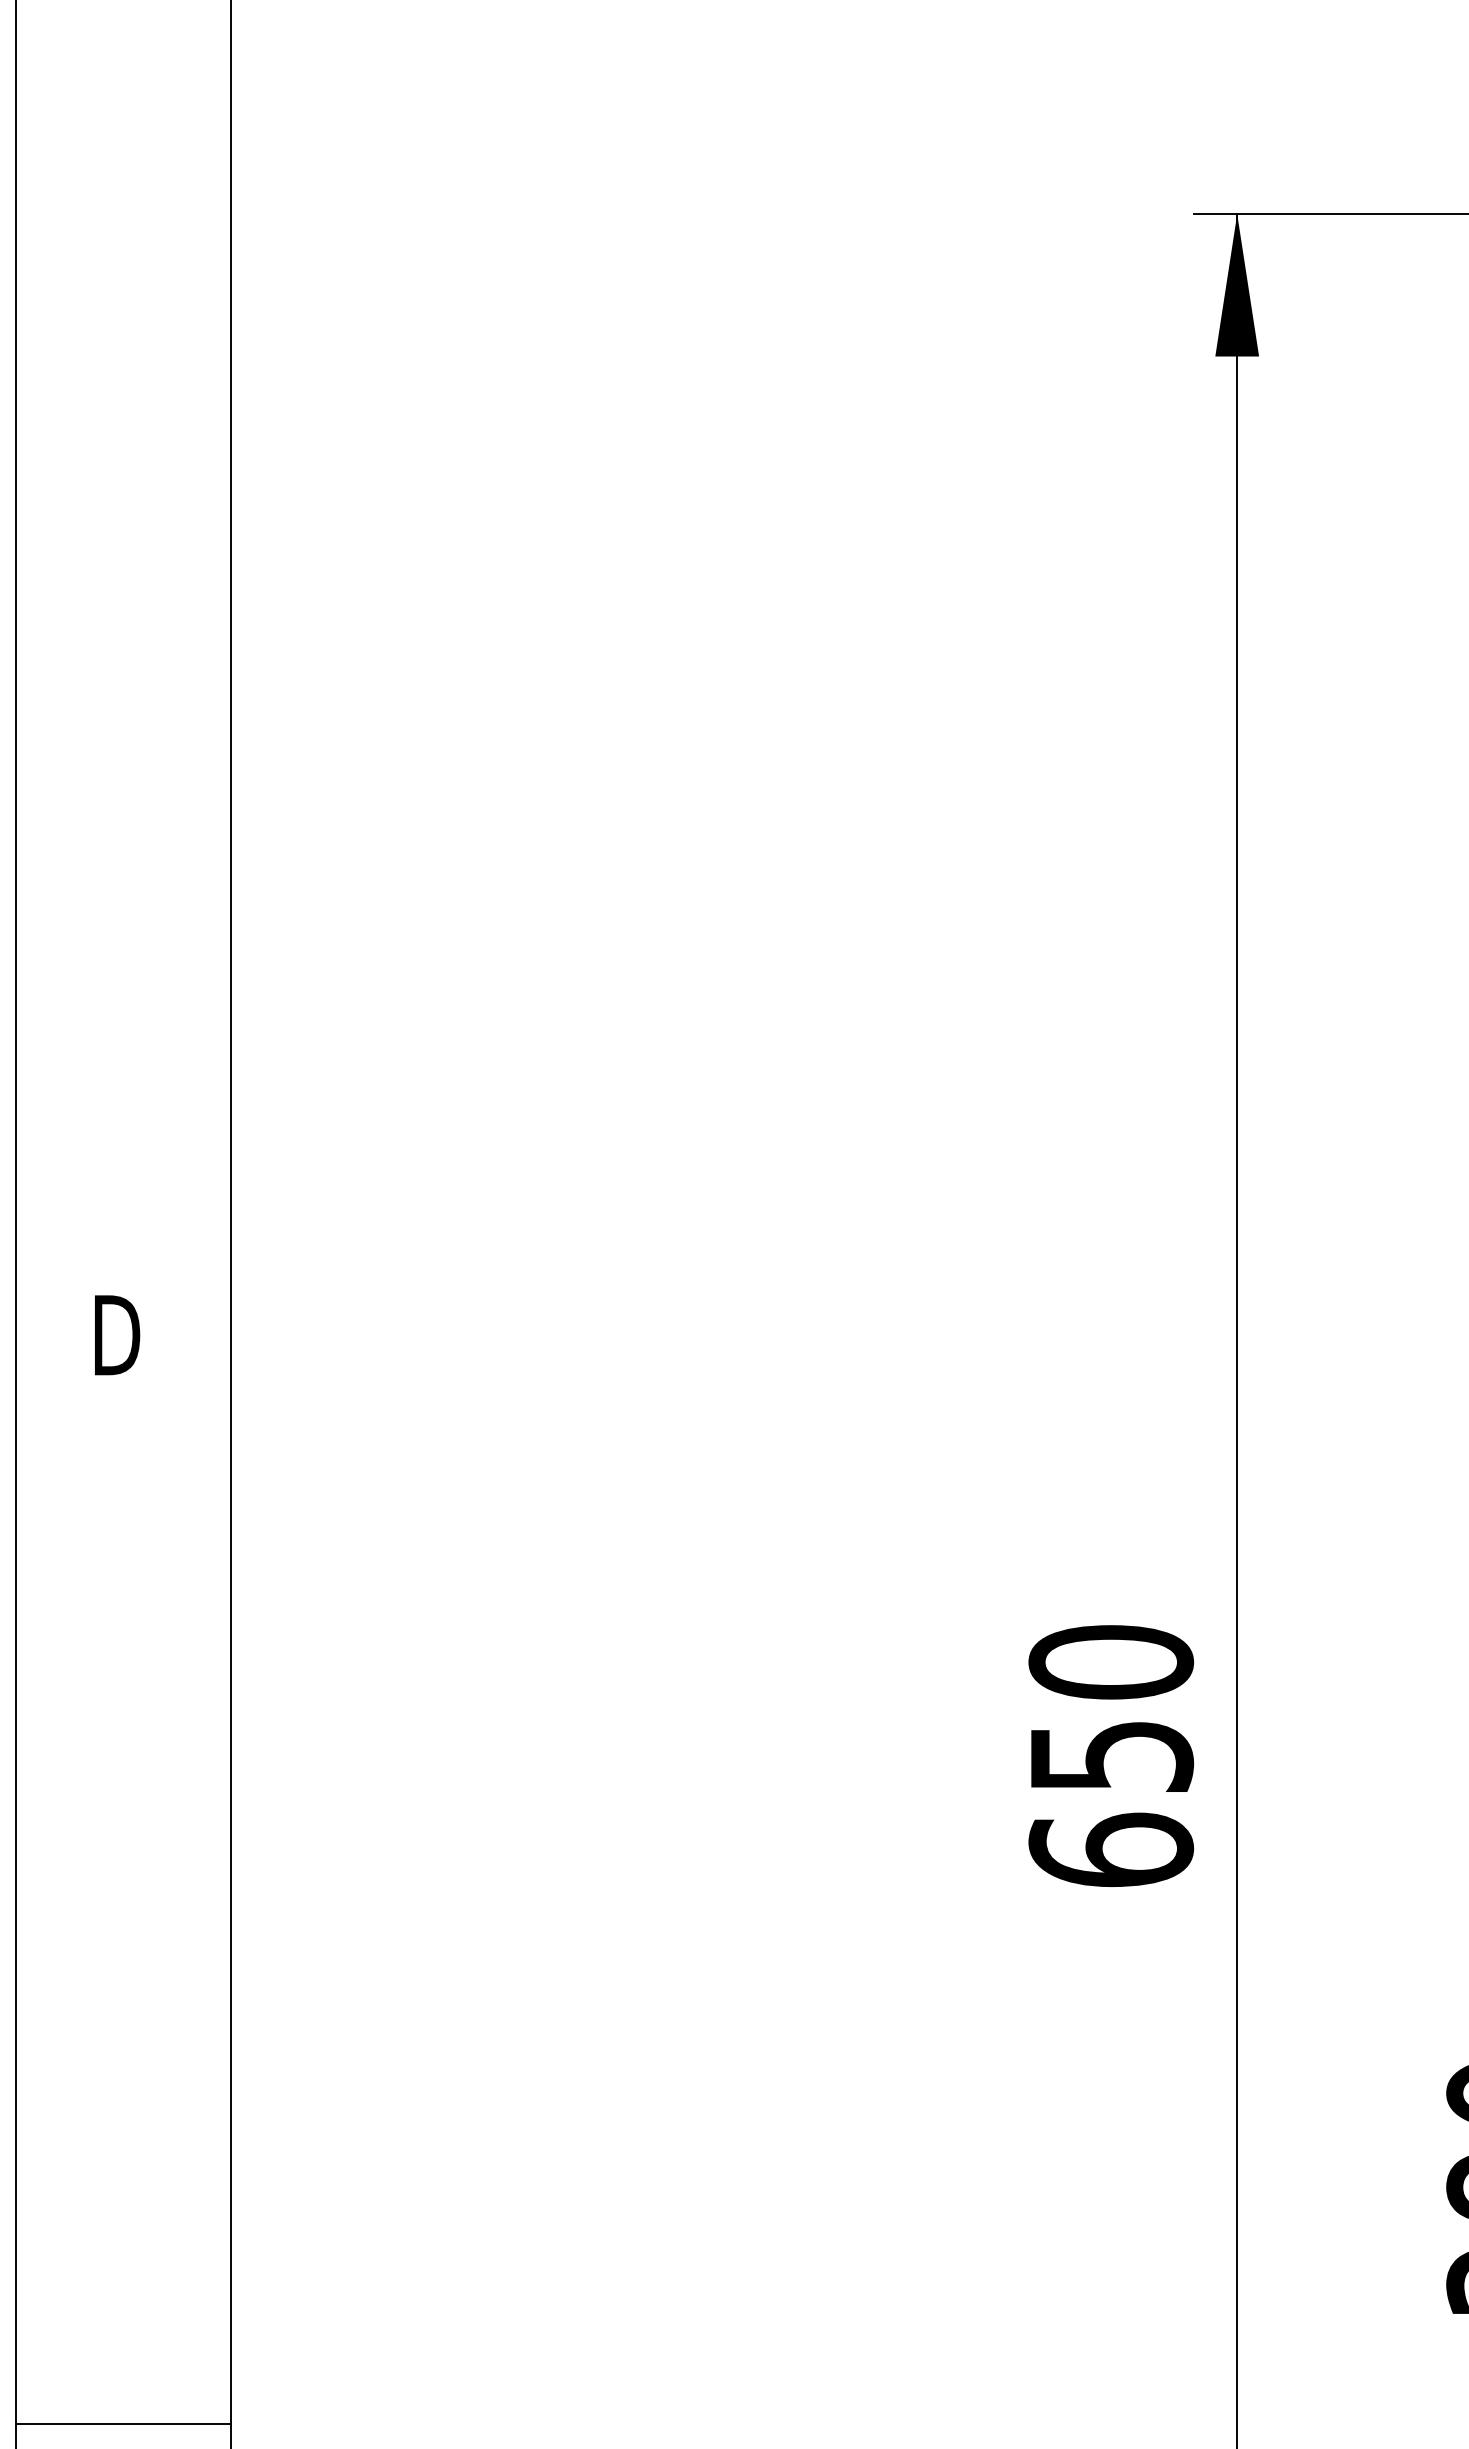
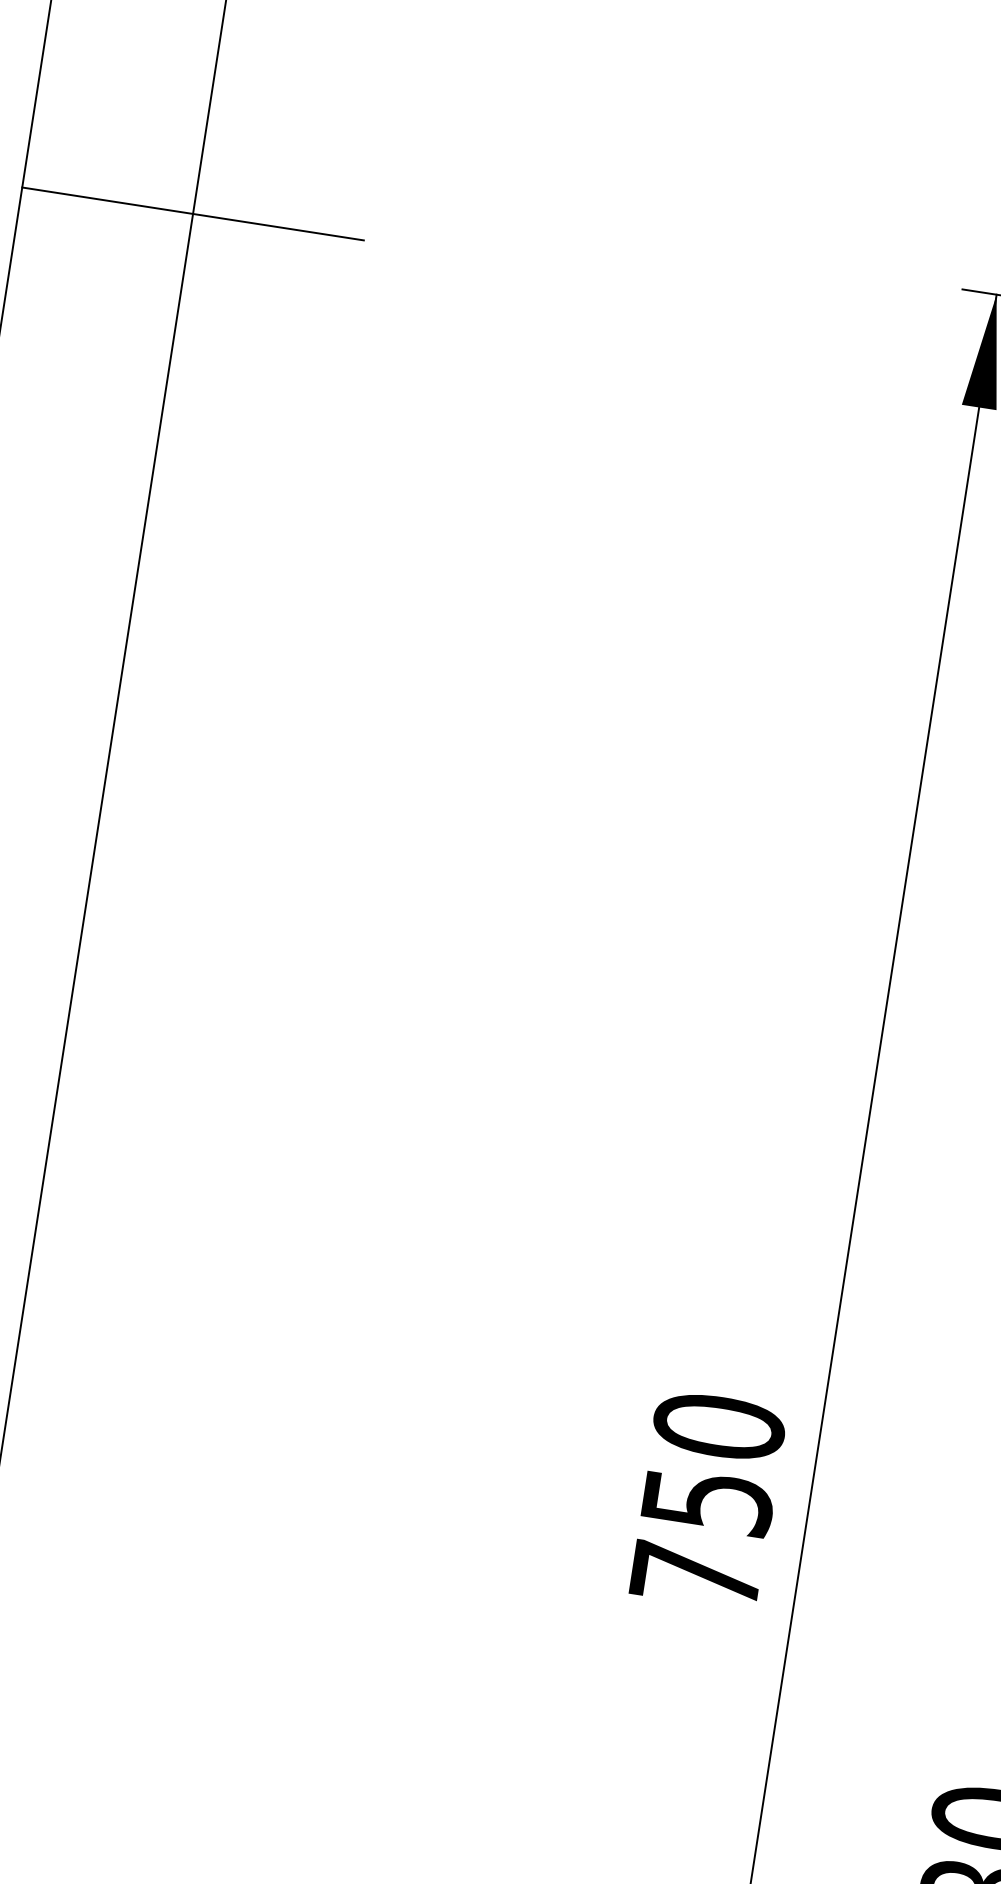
line: (230, 267) -> (192, 213), added
text: (1111, 1849) -> (696, 1575), 650 -> 750

